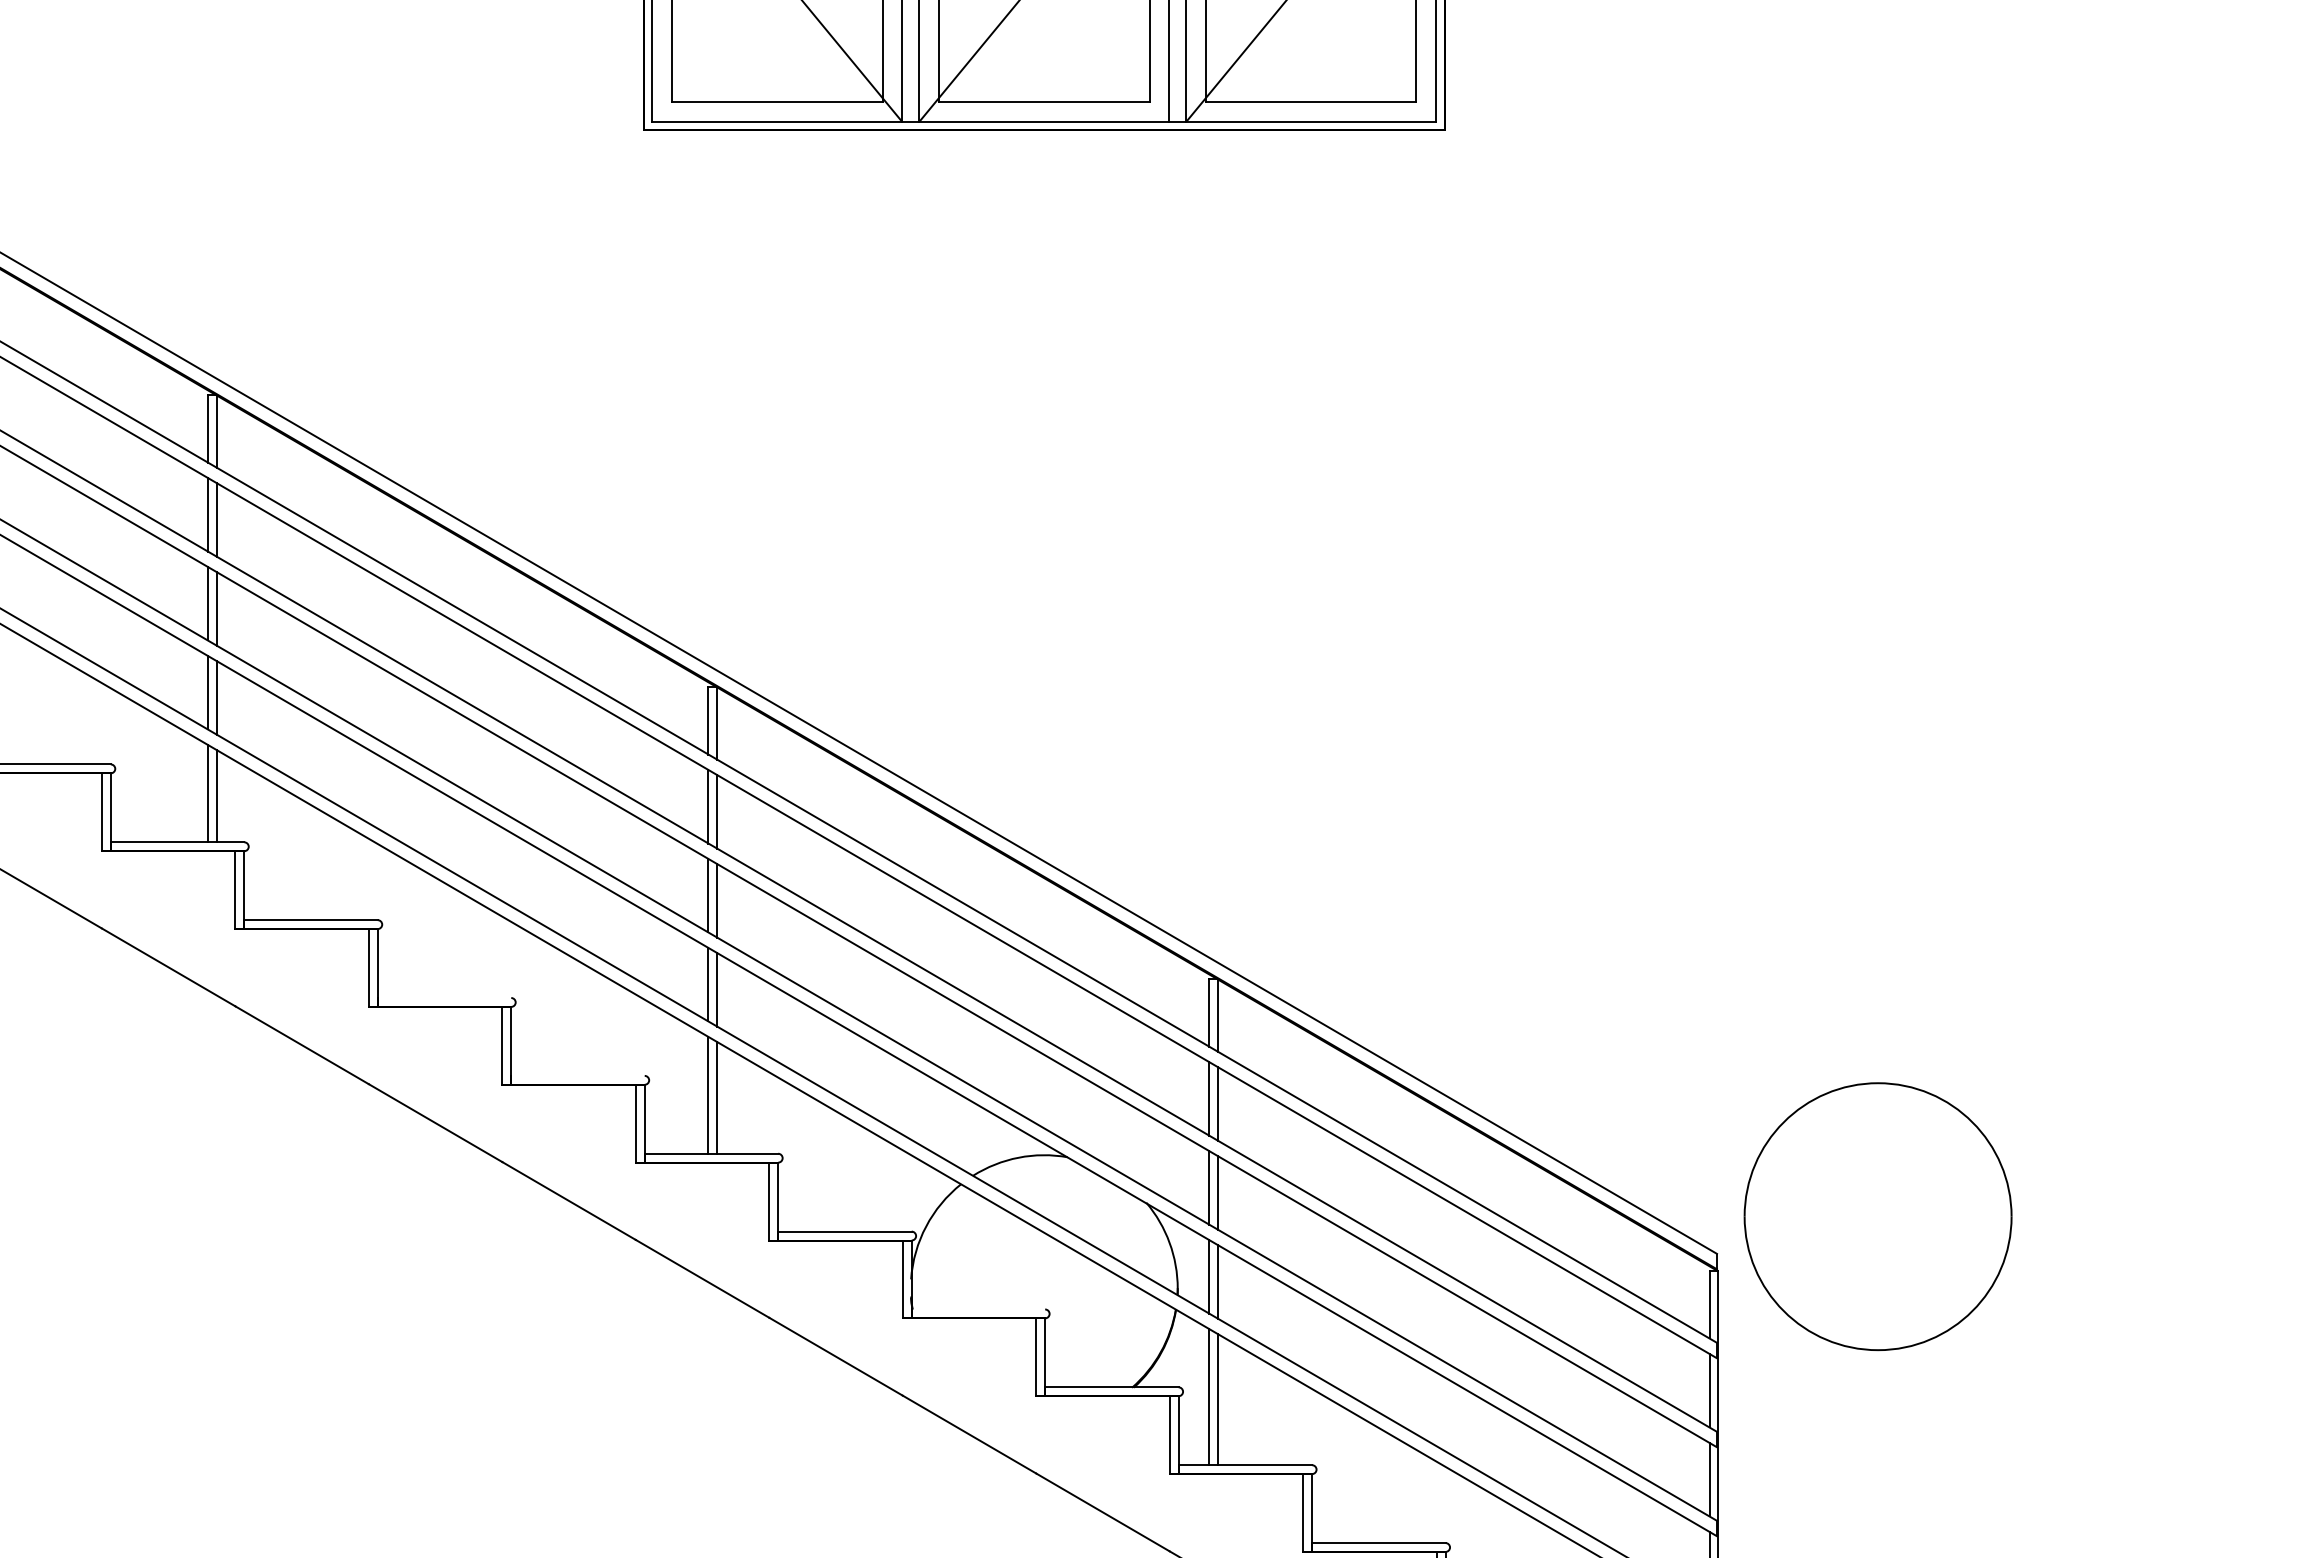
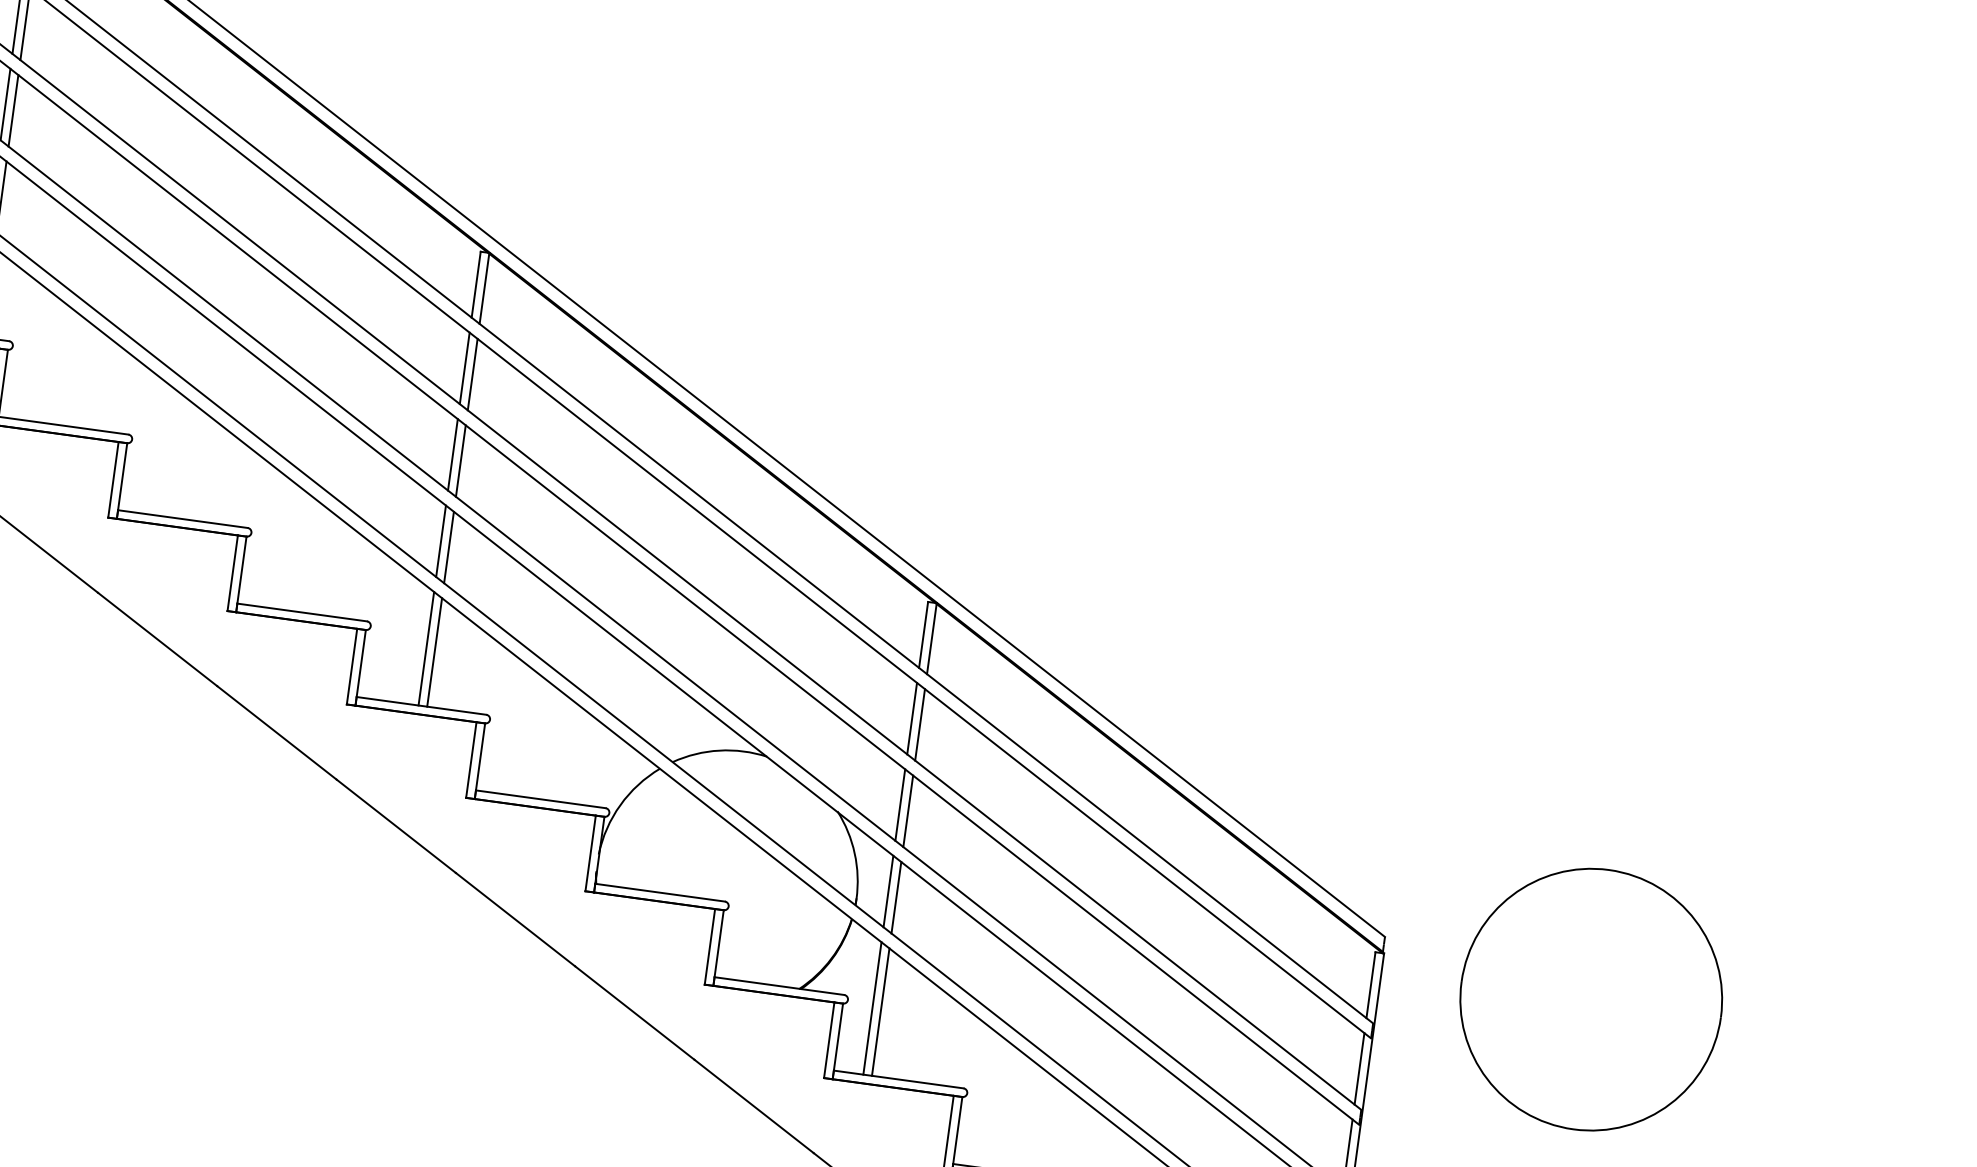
line: (444, 998) -> (182, 519), added
line: (577, 1075) -> (301, 612), added
part: (1877, 1216) -> (1590, 999), moved
line: (978, 1309) -> (660, 892), added

